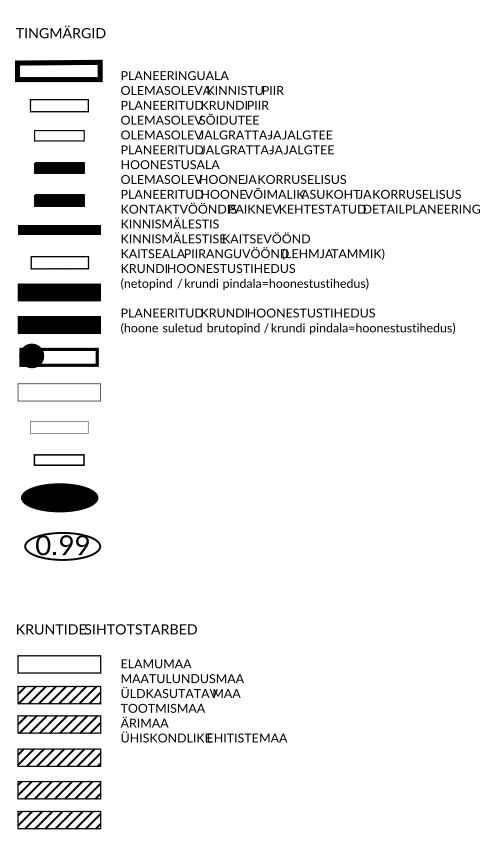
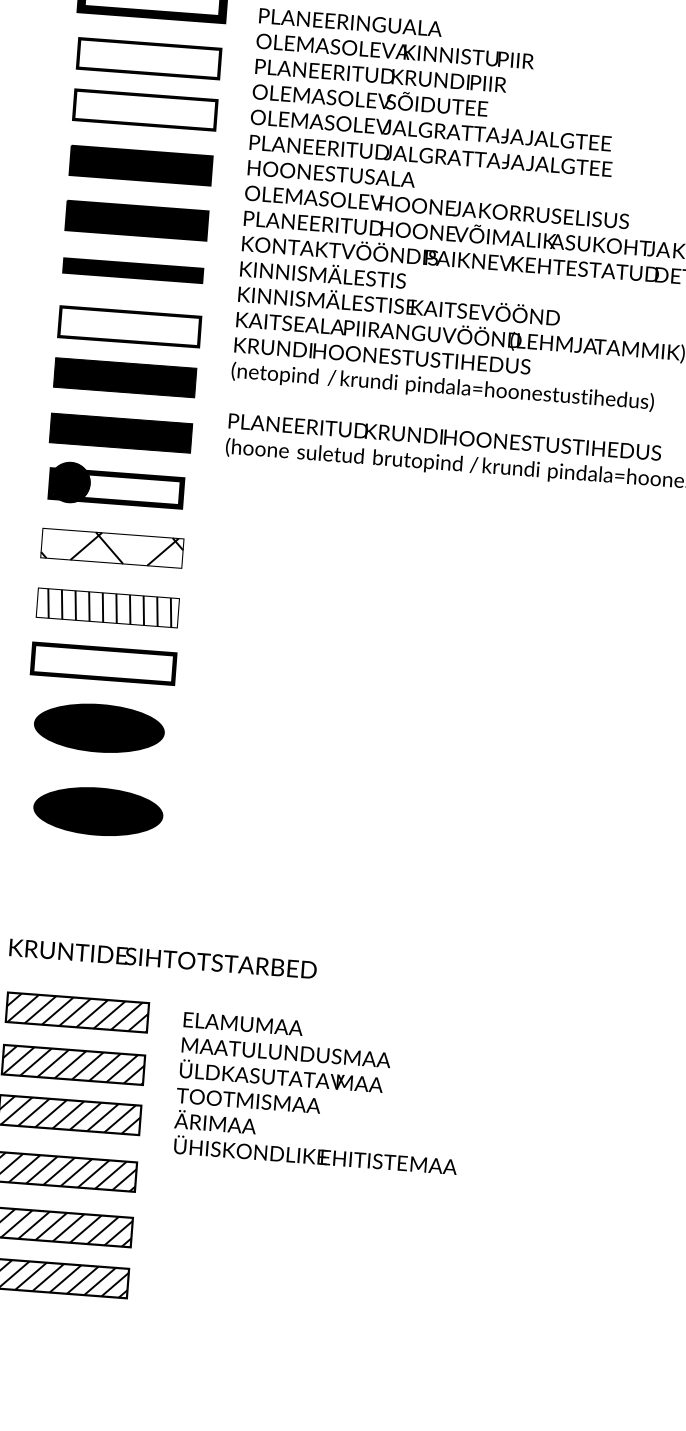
part: (59, 105) -> (149, 58), size x1.43
part: (59, 135) -> (145, 109), size x1.67
part: (59, 168) -> (141, 166), size x1.67
part: (59, 200) -> (137, 220), size x1.67
part: (59, 262) -> (129, 326), size x1.43
hatch: (59, 392) -> (112, 548), added
part: (58, 427) -> (106, 608), size x1.43
part: (58, 459) -> (102, 662), size x1.67
fill: (62, 545) -> (98, 810), added
hatch: (59, 664) -> (77, 1012), added

